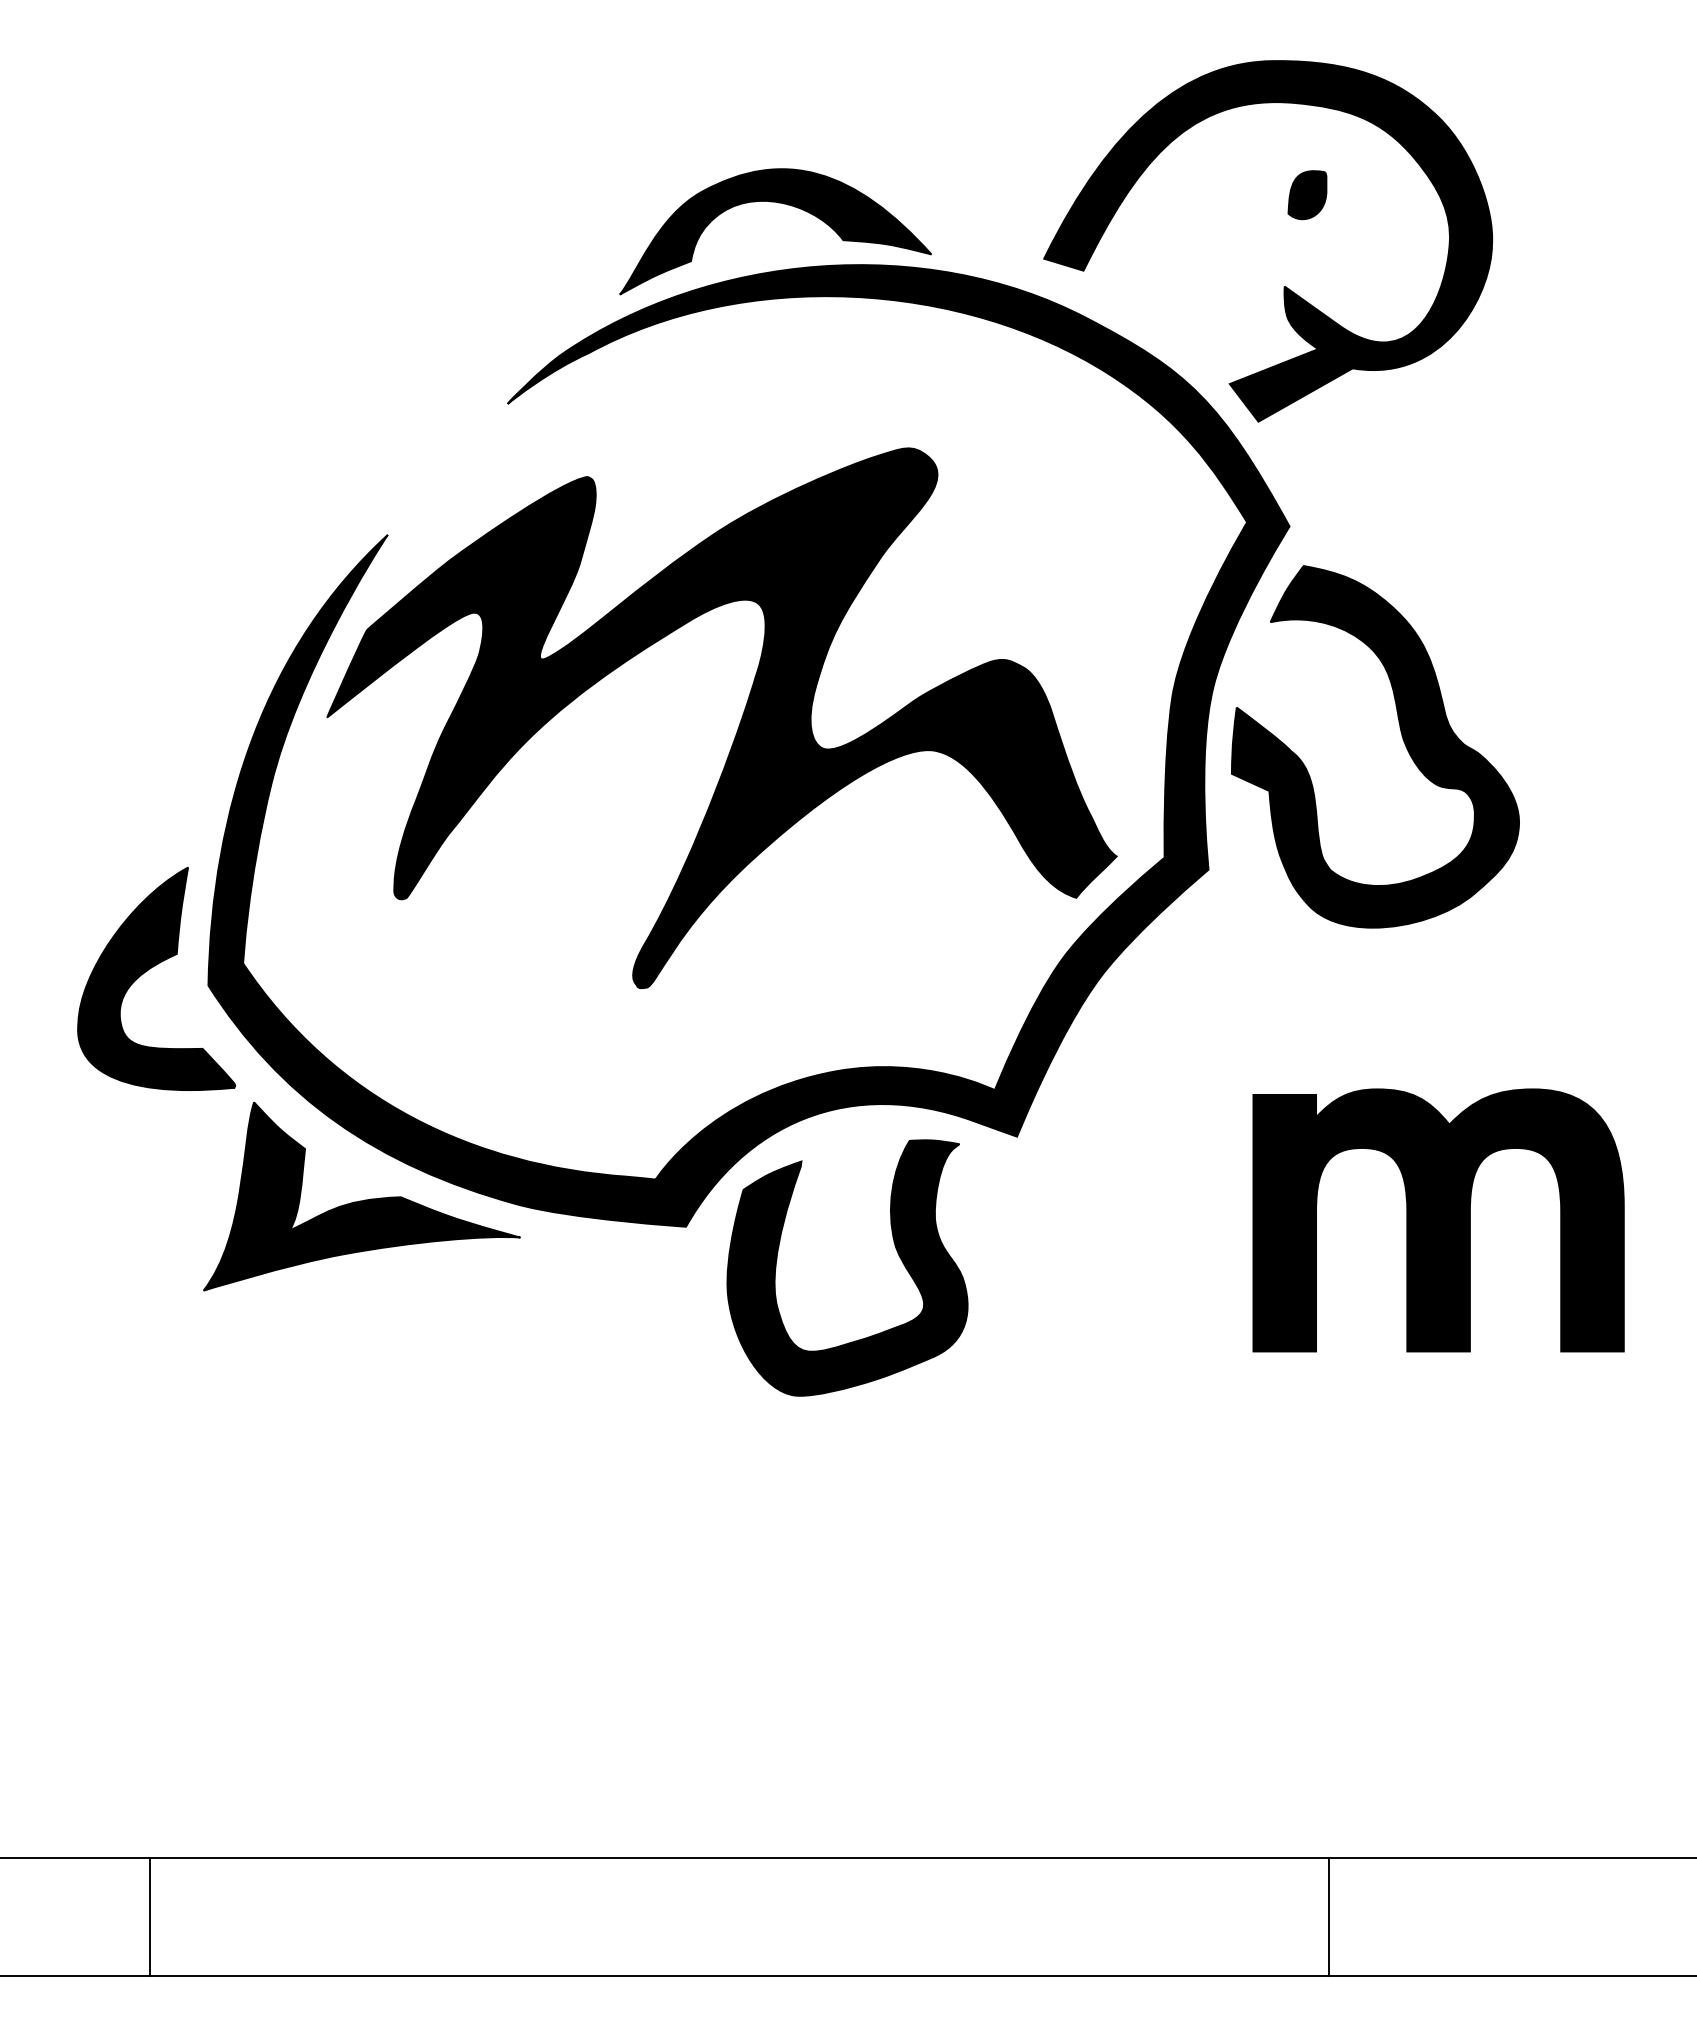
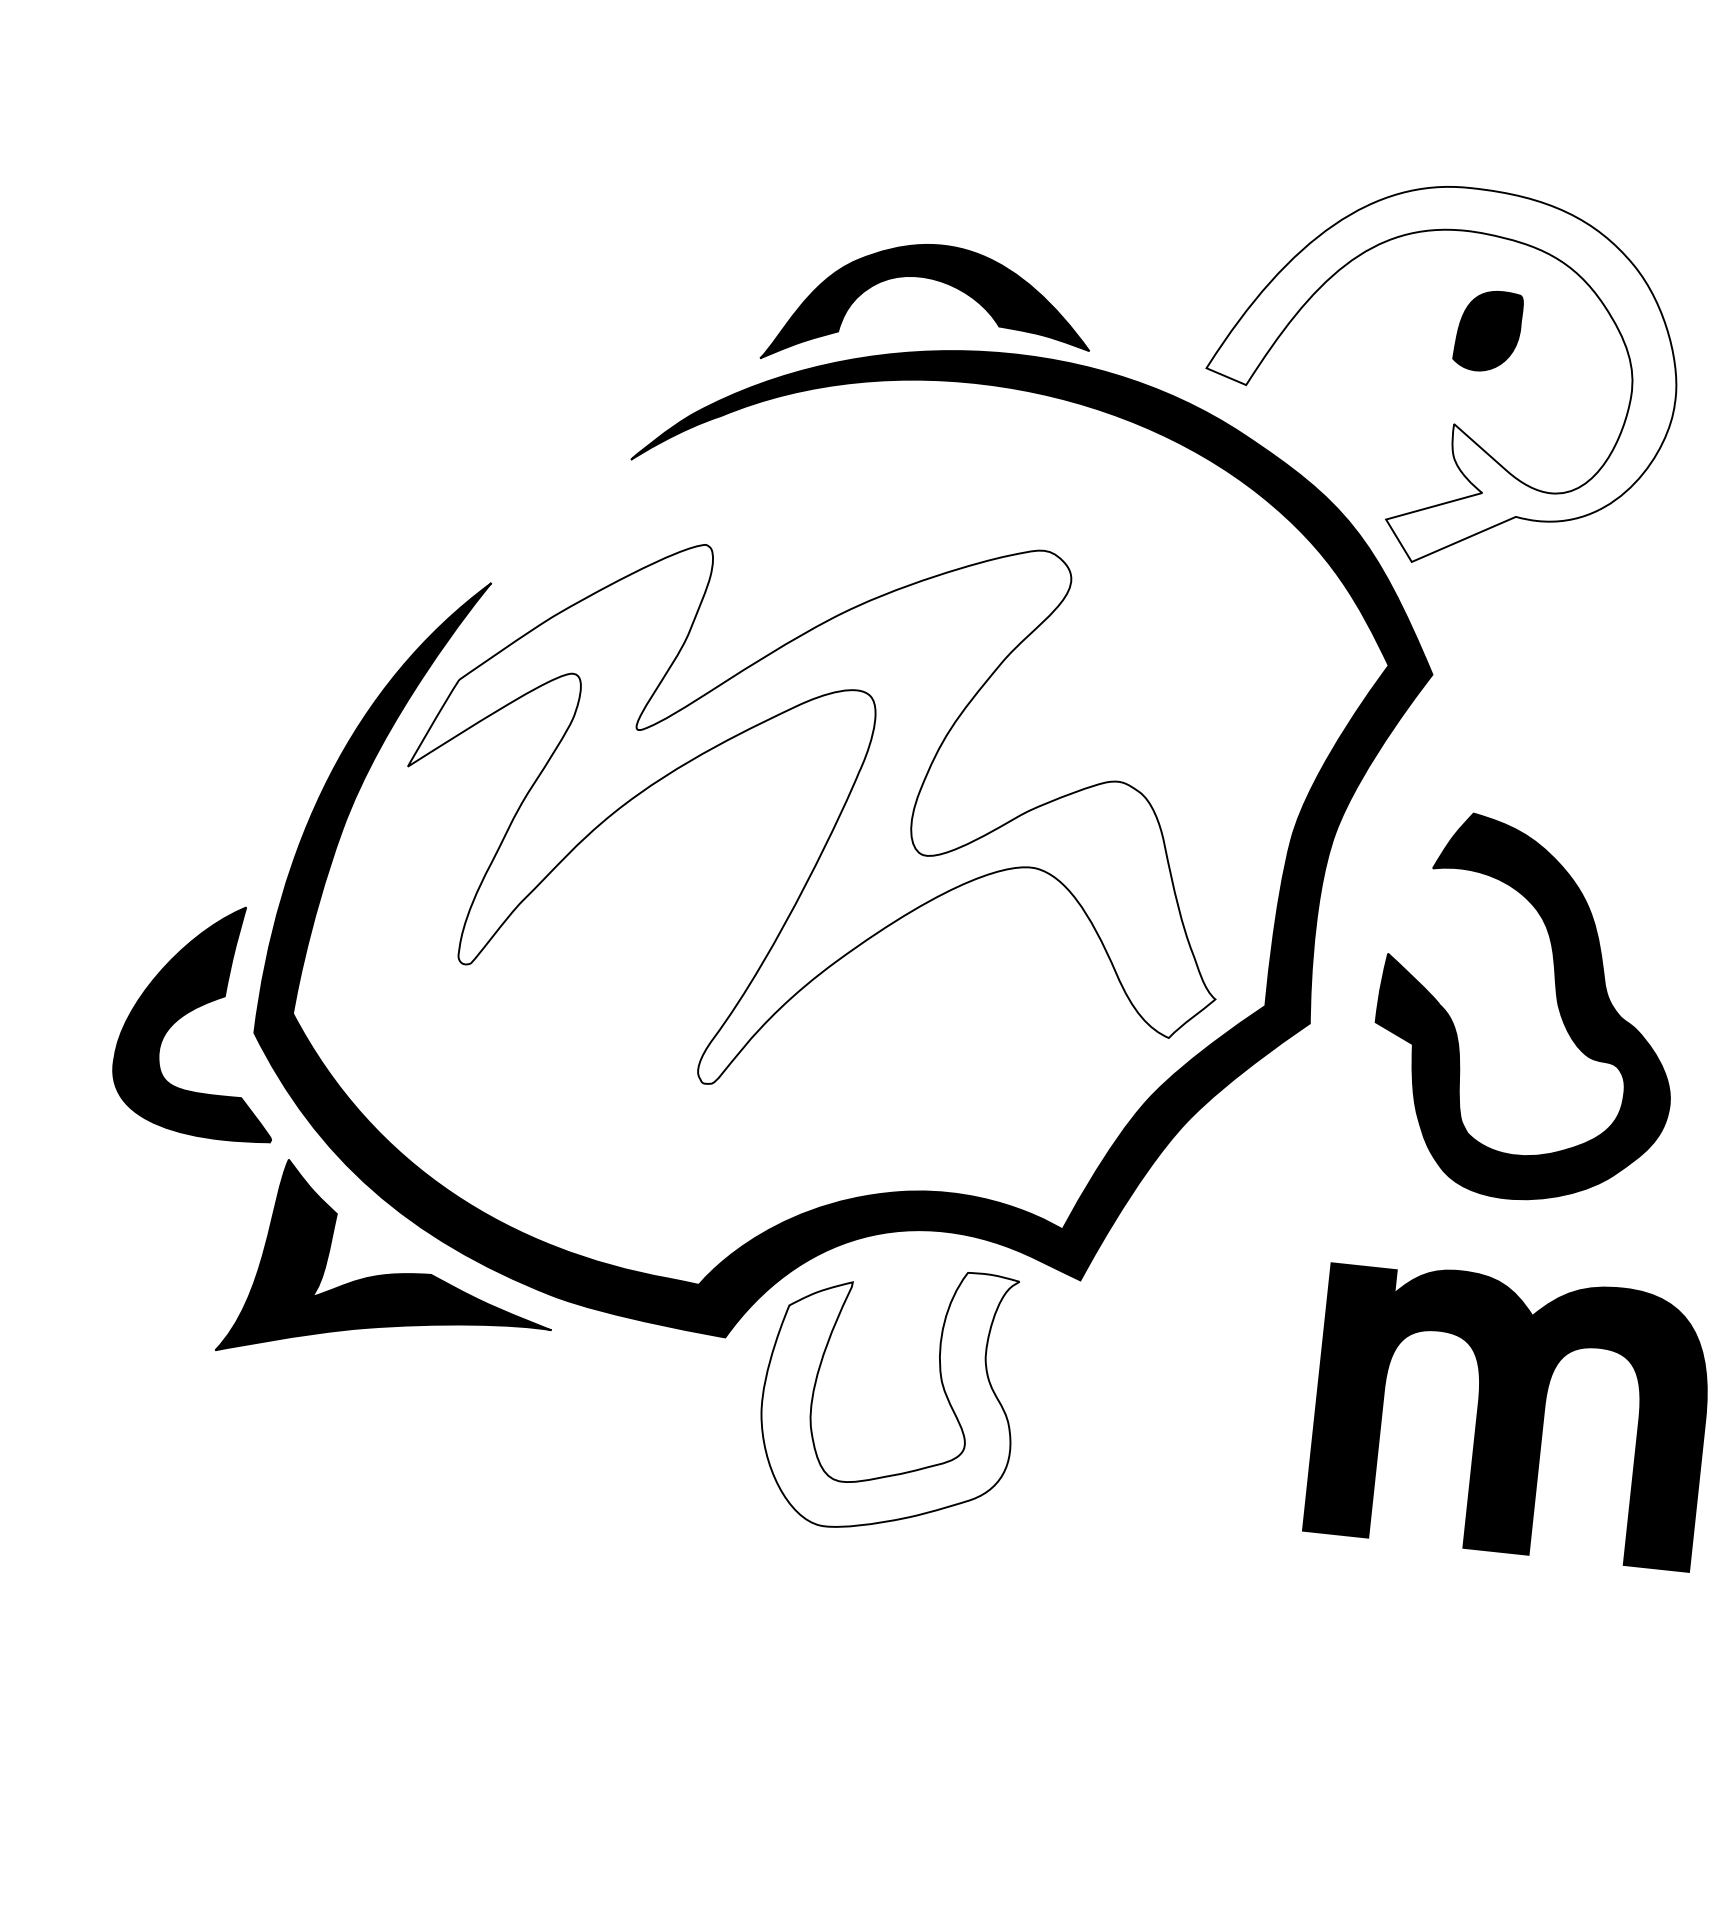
part: (1307, 195) -> (1488, 331), size x1.6
fill: (1268, 241) -> (1442, 375), removed
fill: (721, 718) -> (818, 811), removed
part: (1401, 736) -> (1556, 1002), moved
fill: (847, 1267) -> (889, 1397), removed

